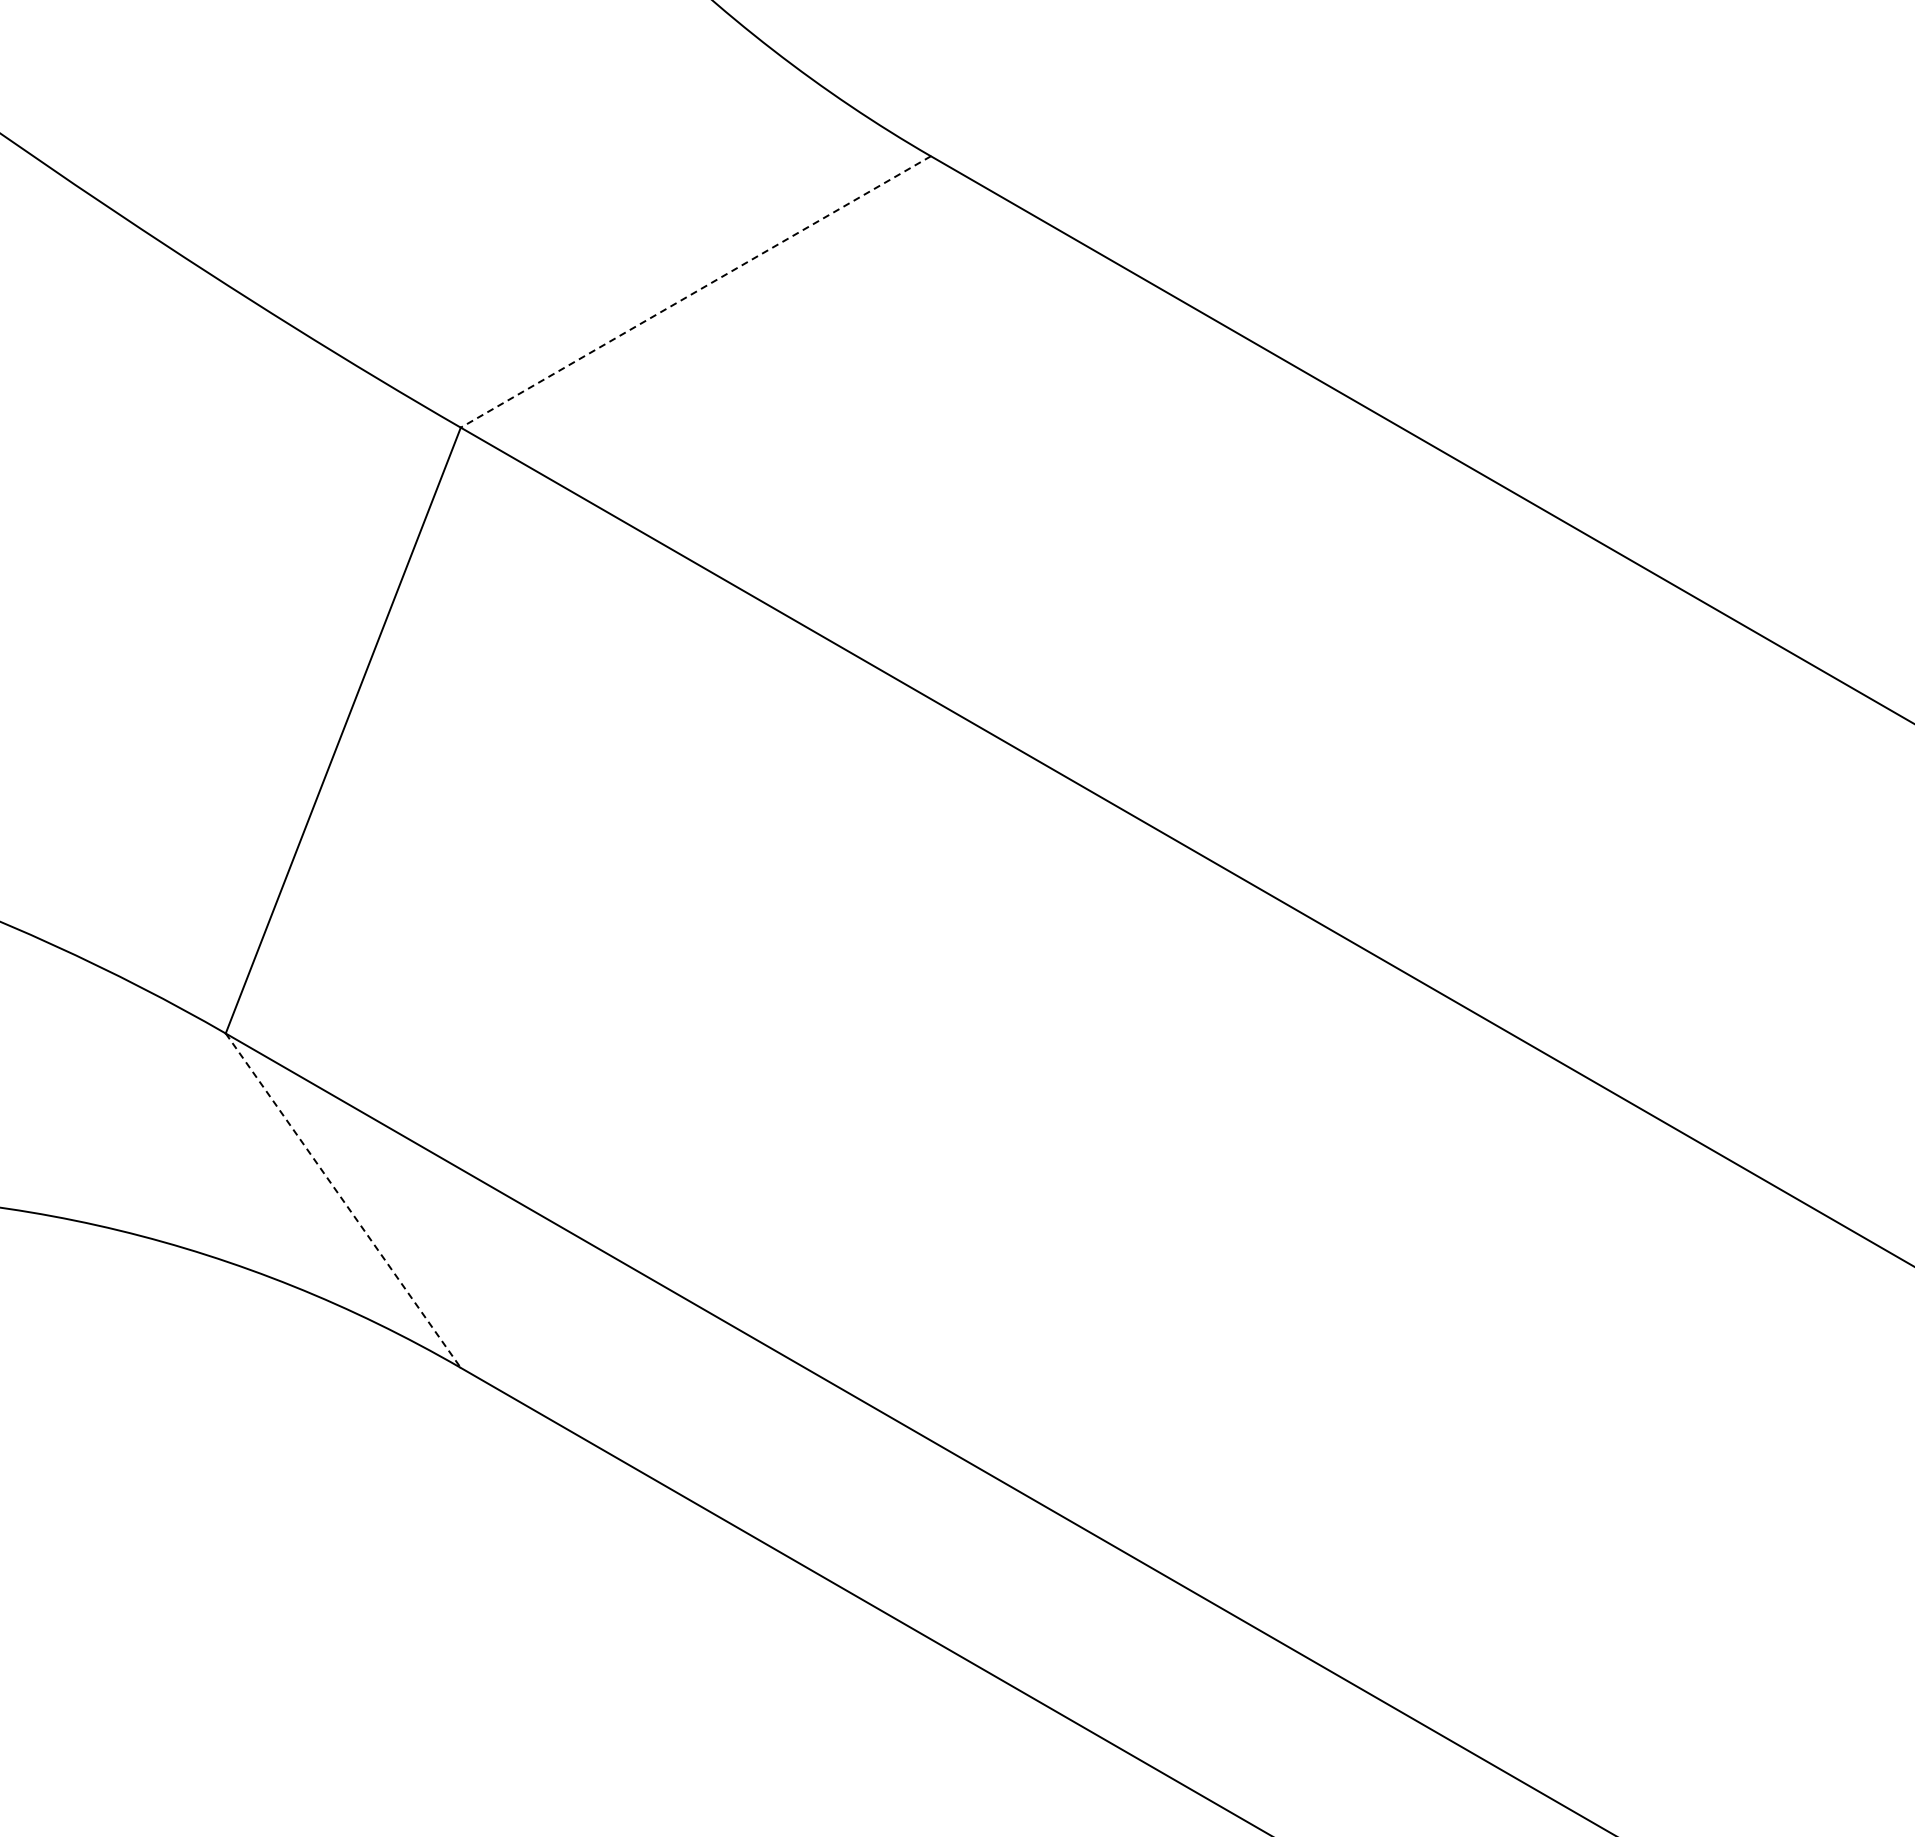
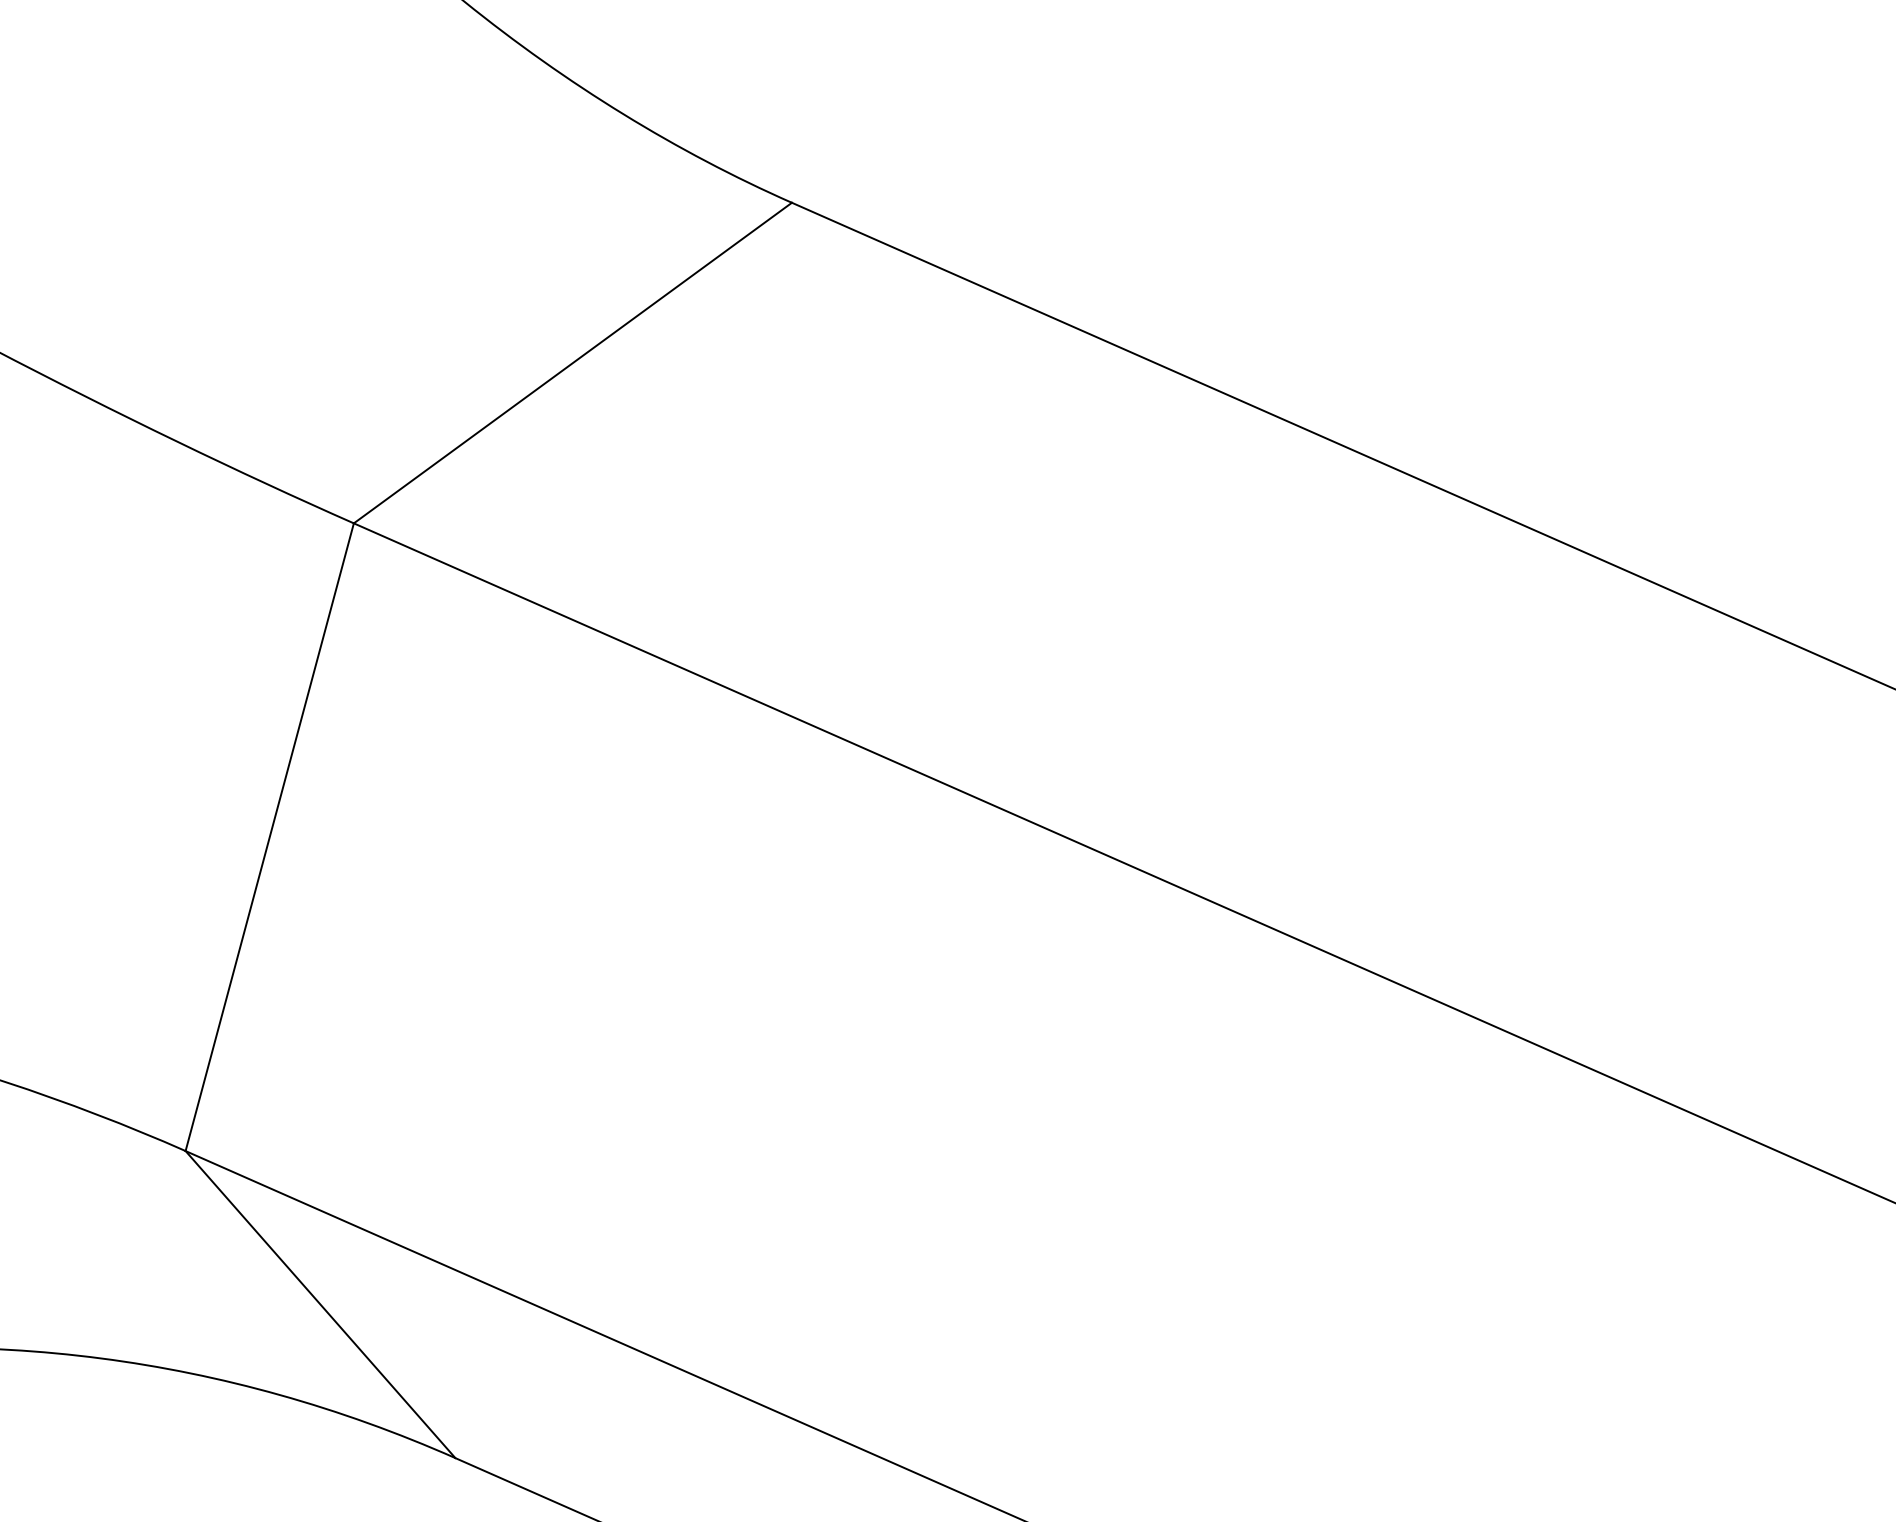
line: (695, 292) -> (572, 363), dashed -> solid
line: (343, 1201) -> (320, 1305), dashed -> solid

